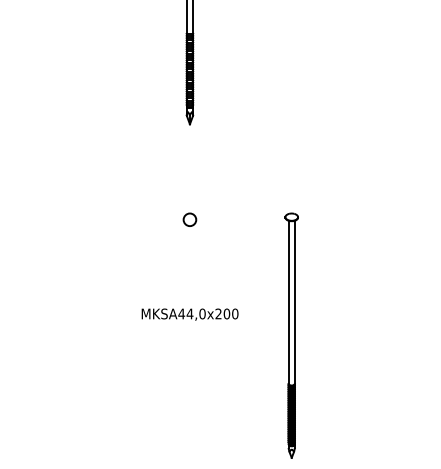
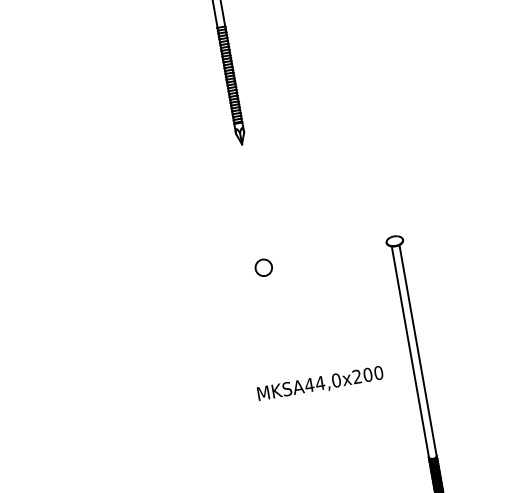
text: (189, 314) -> (319, 384), moved

